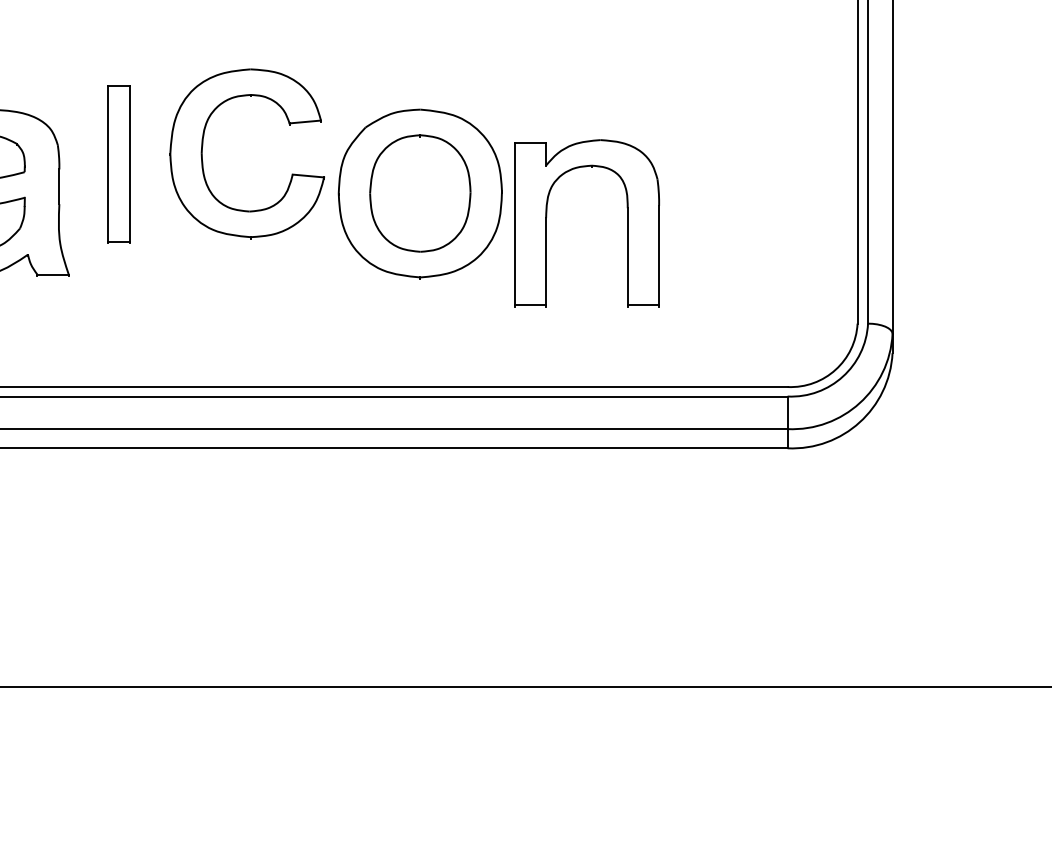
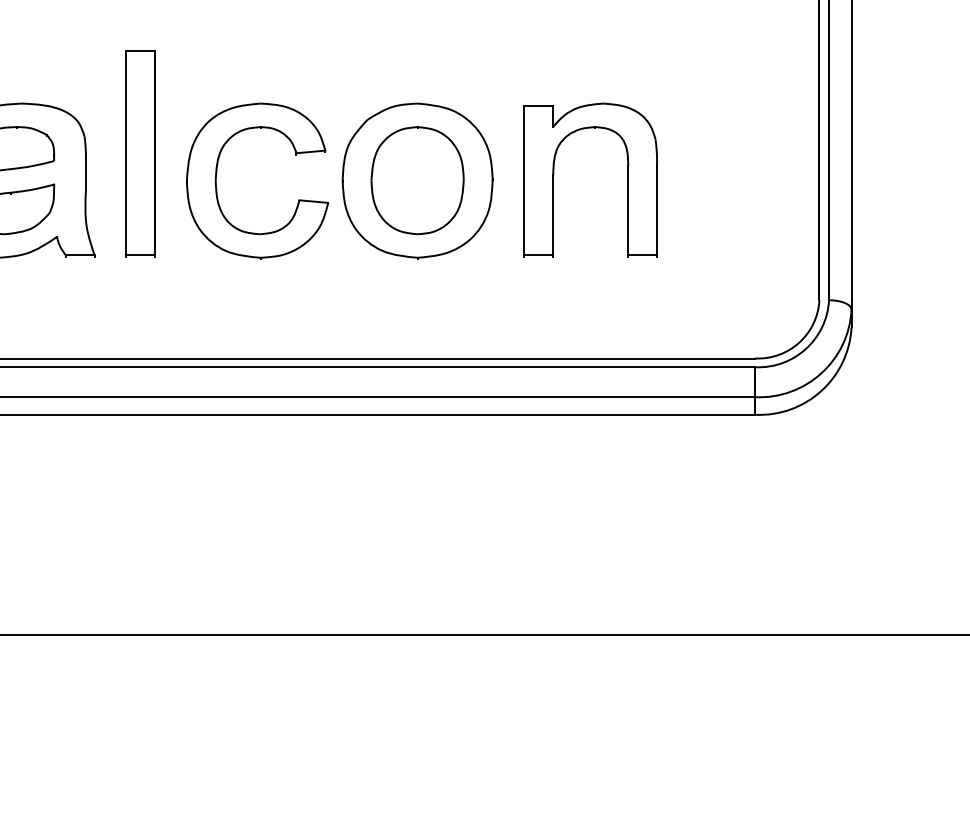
part: (203, 145) -> (217, 173), moved
part: (118, 163) -> (140, 153), size x1.43
part: (547, 217) -> (554, 174), moved

